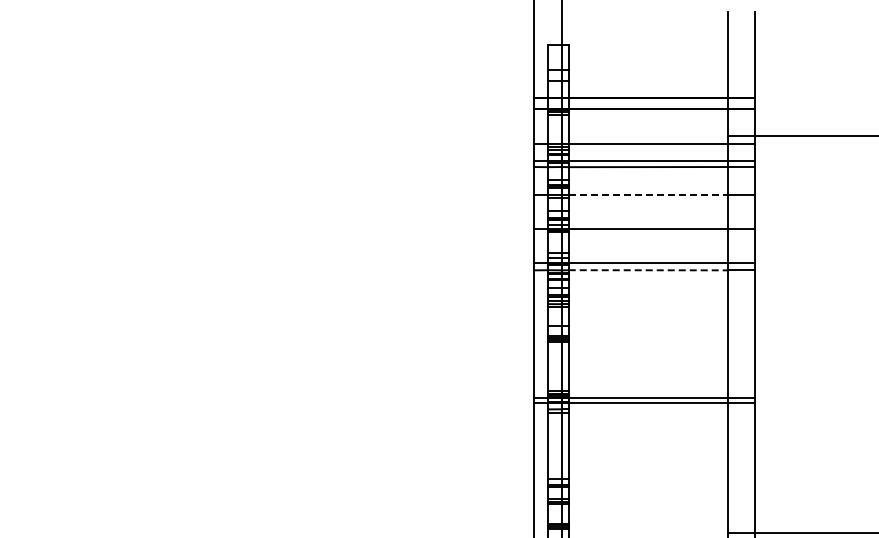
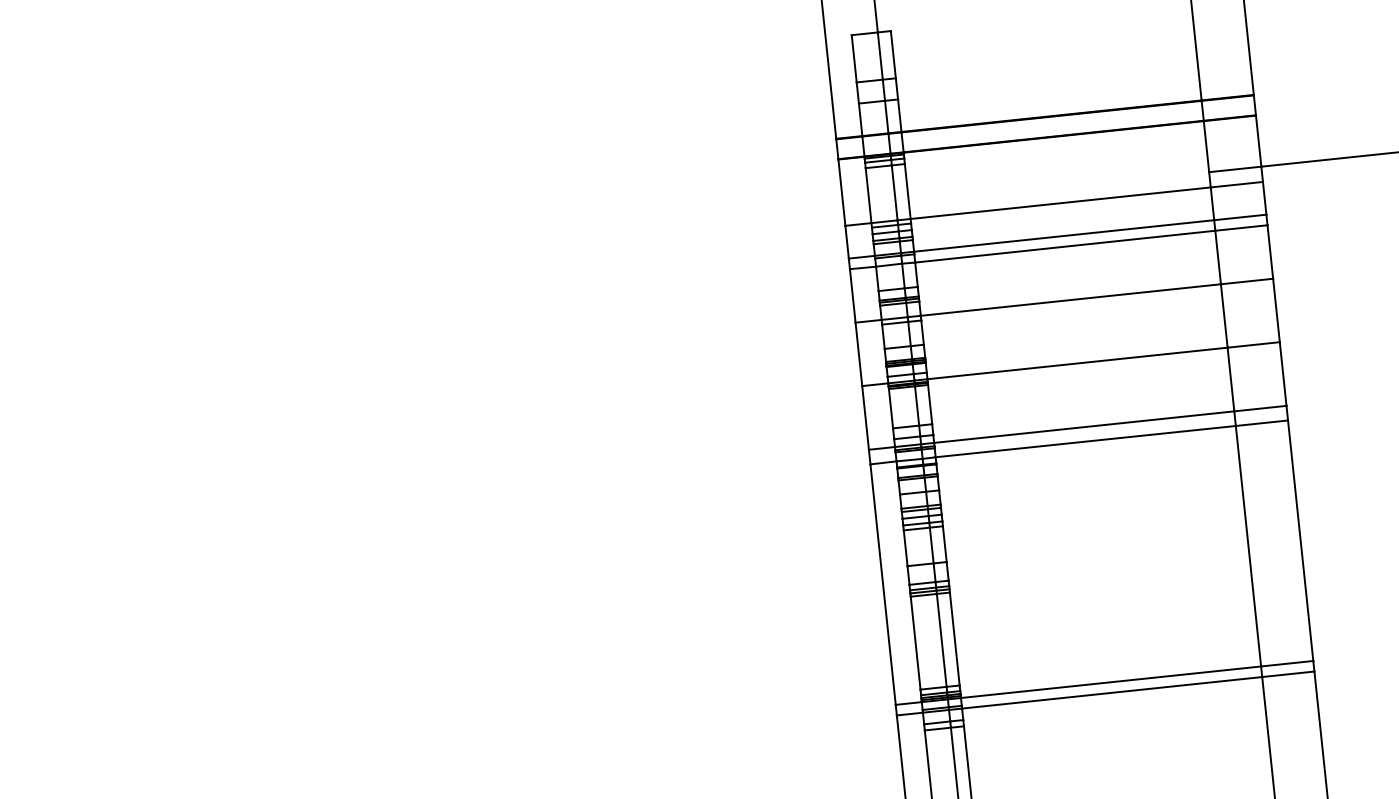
line: (648, 195) -> (1071, 300), dashed -> solid
line: (648, 270) -> (1086, 441), dashed -> solid

